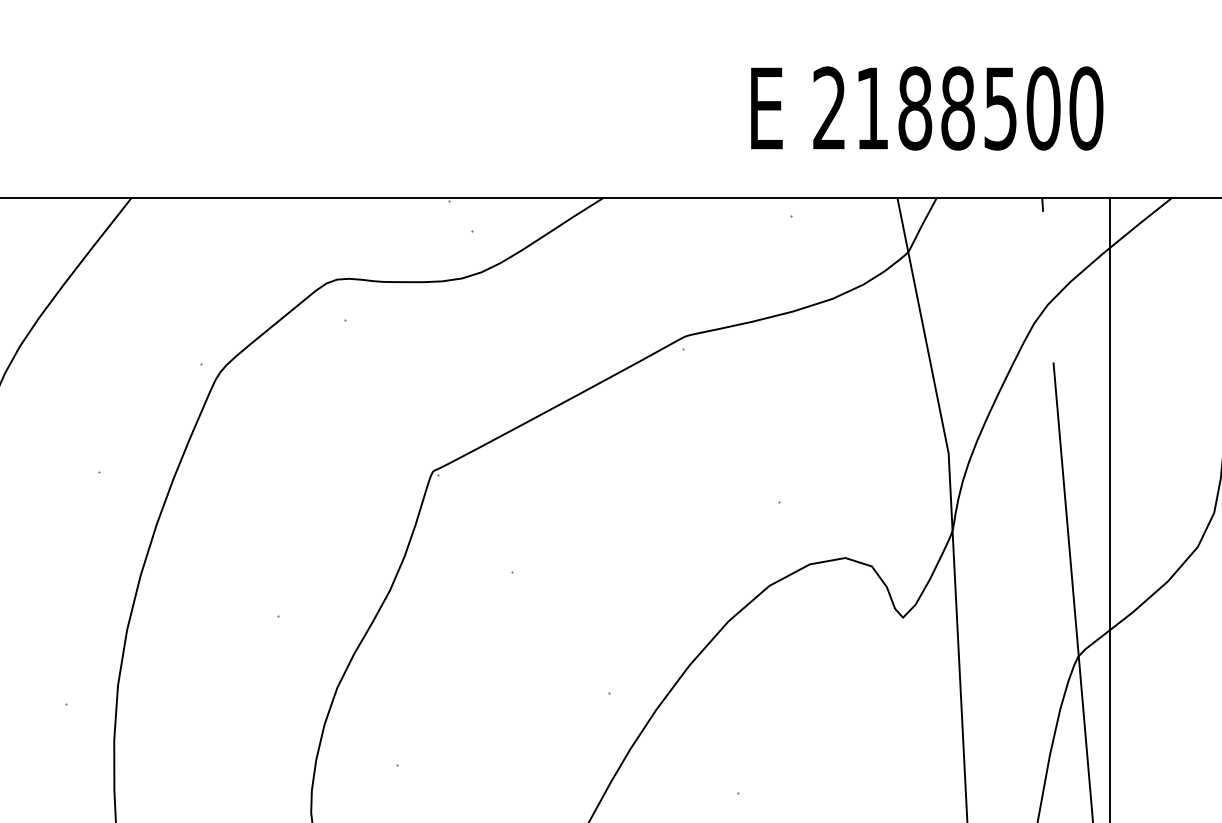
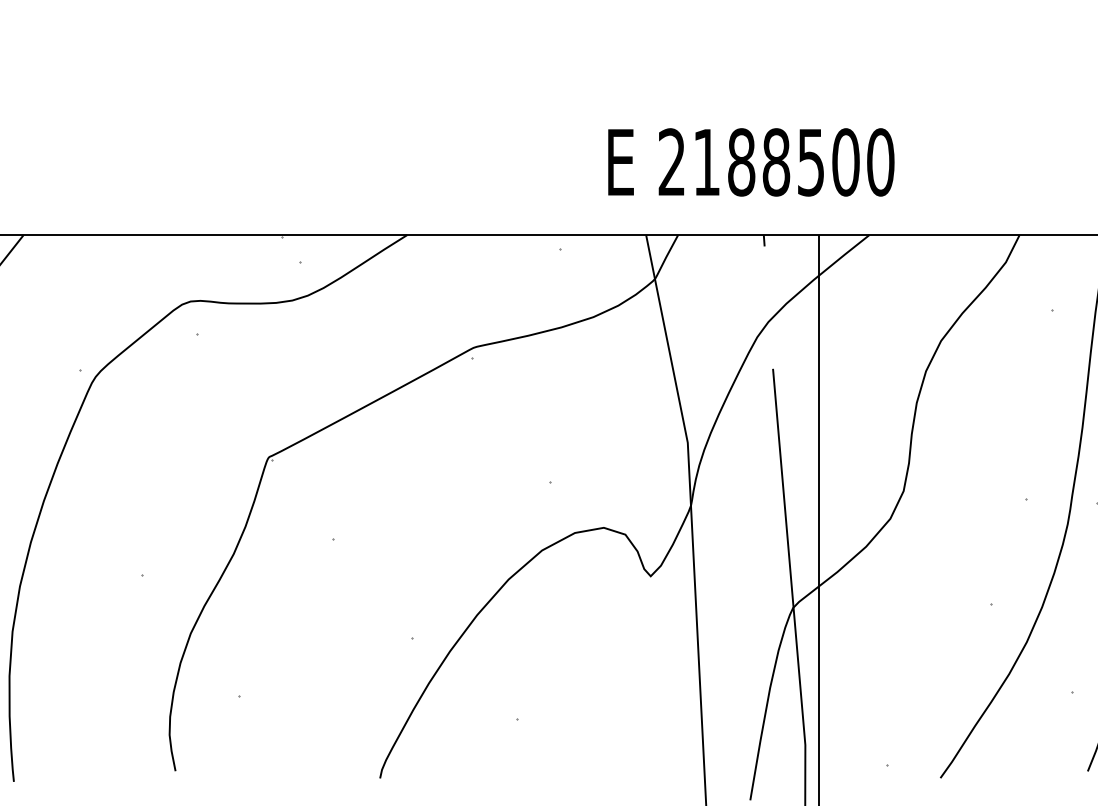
text: (927, 108) -> (751, 162), moved

